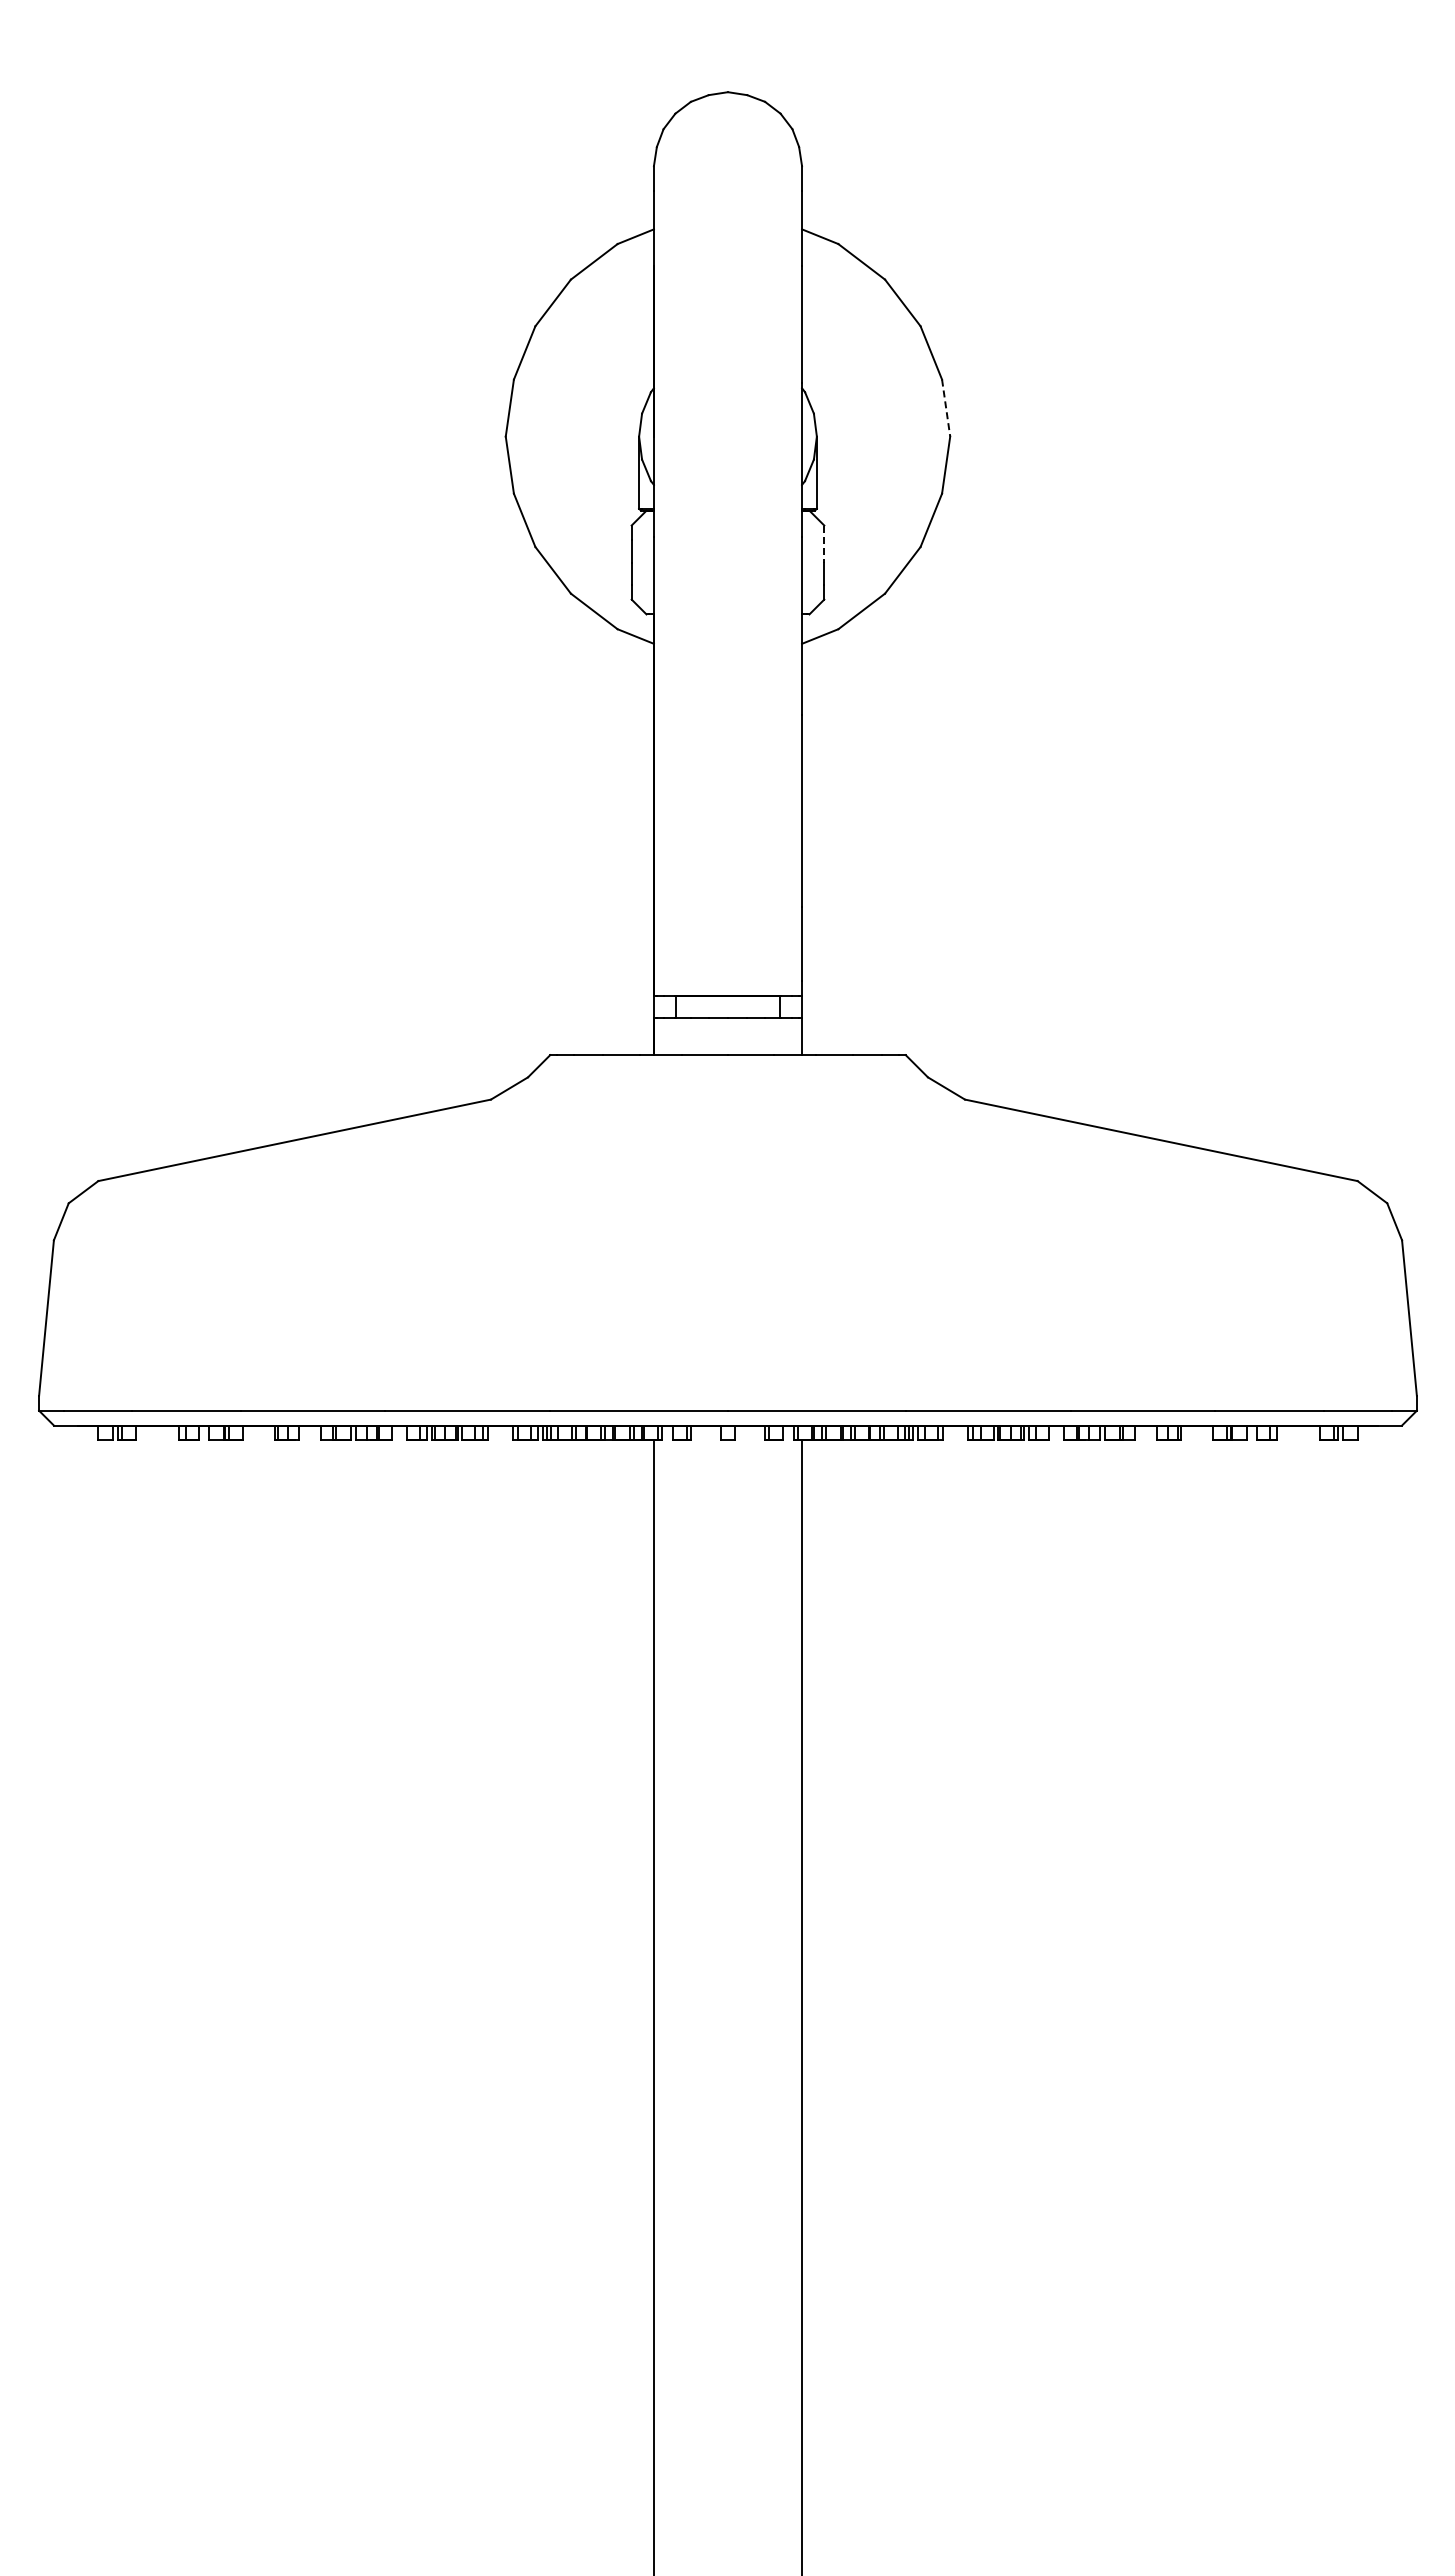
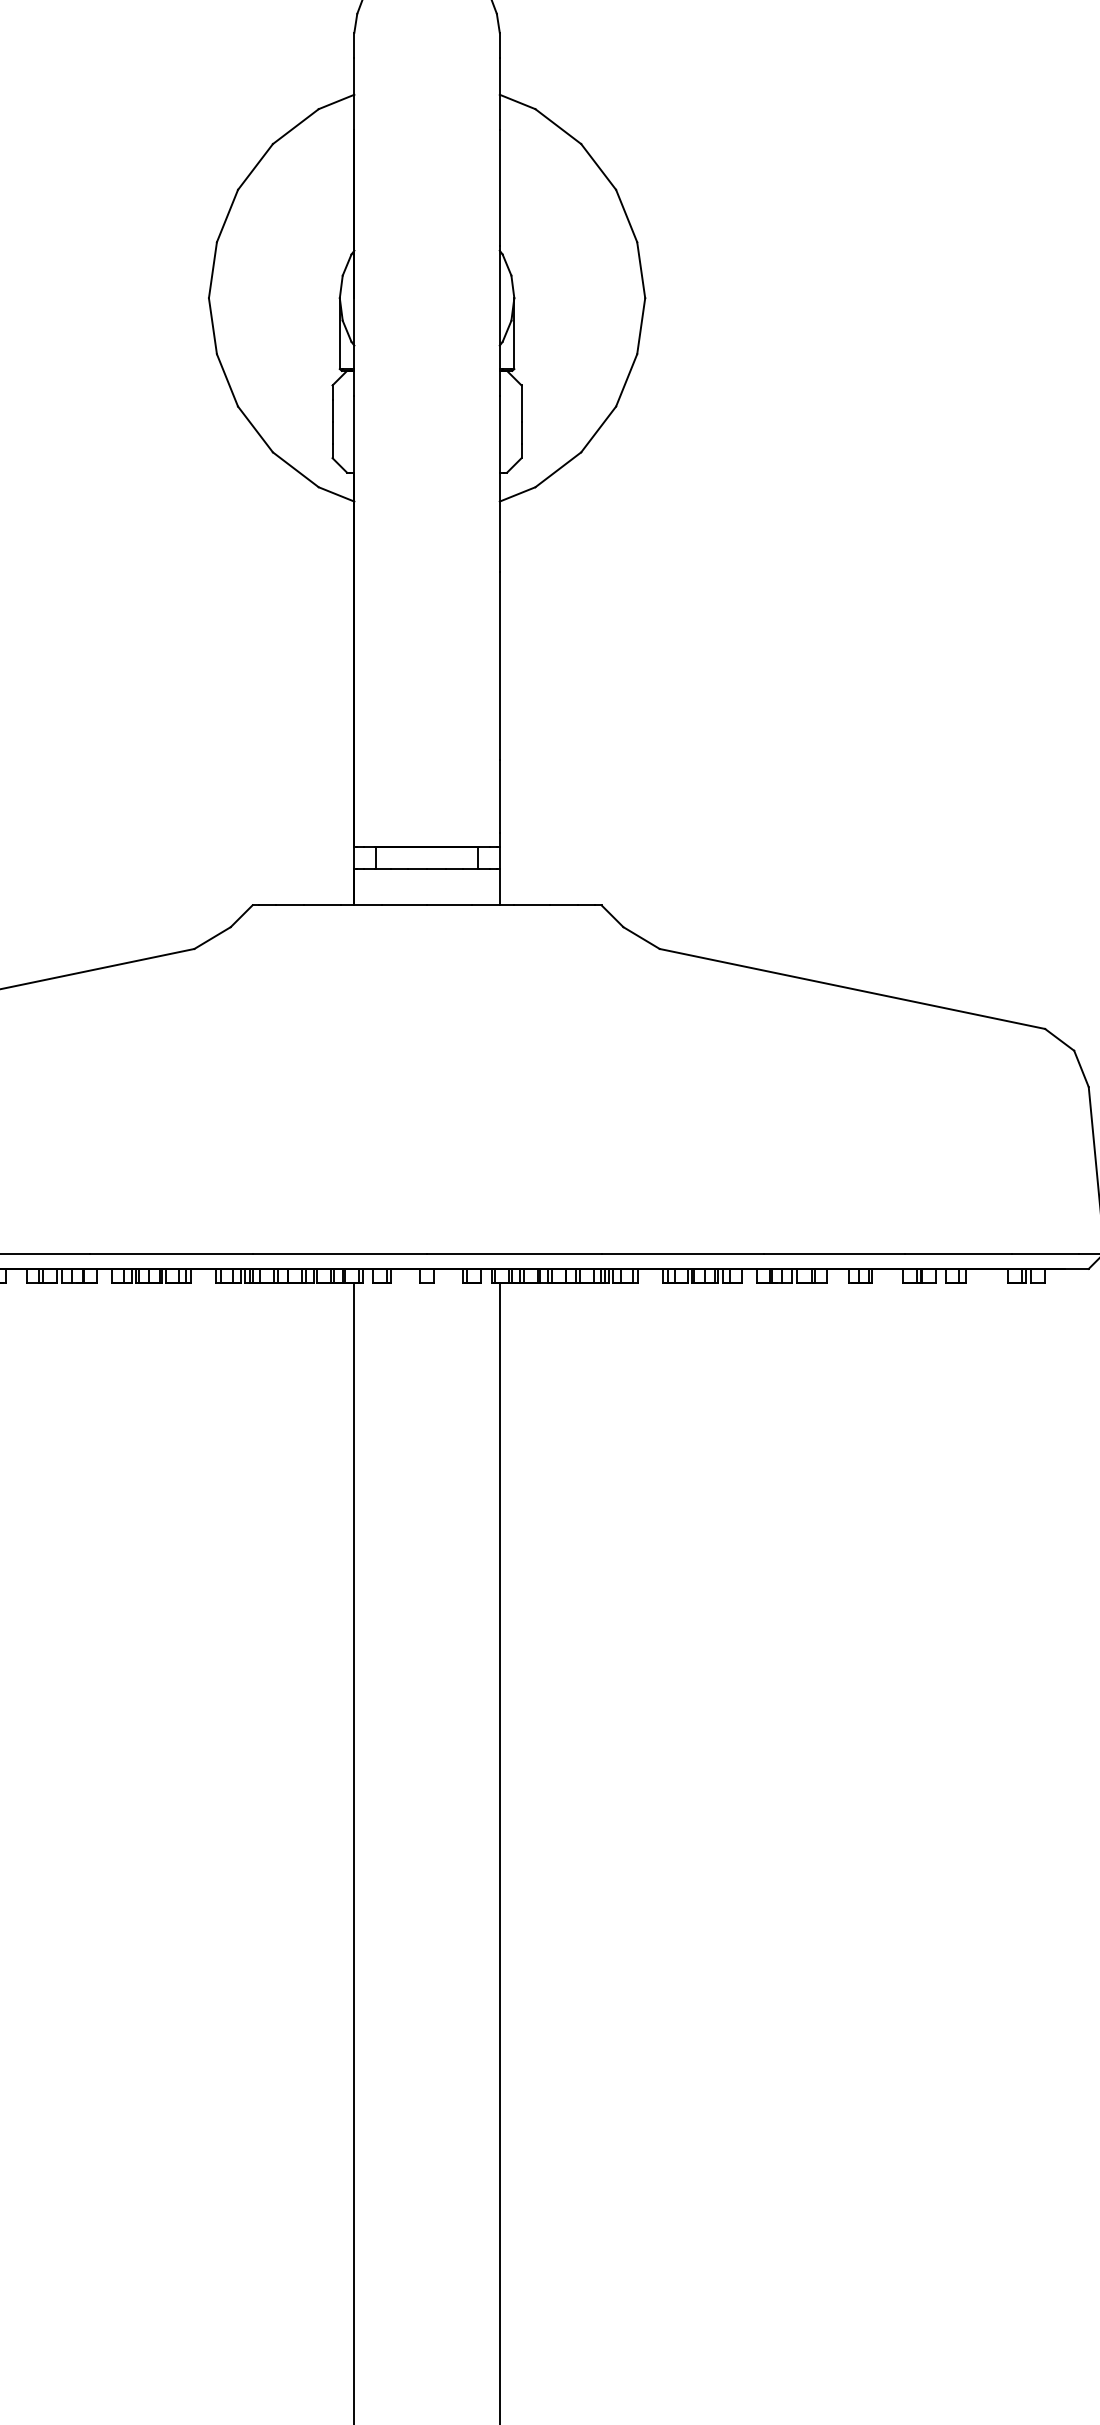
line: (946, 408) -> (641, 270), dashed -> solid
line: (824, 544) -> (521, 404), dashed -> solid

